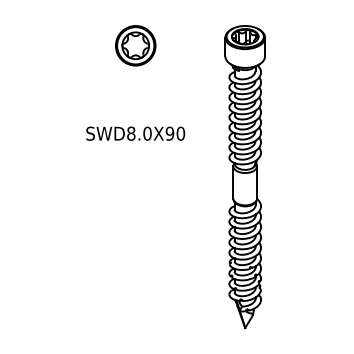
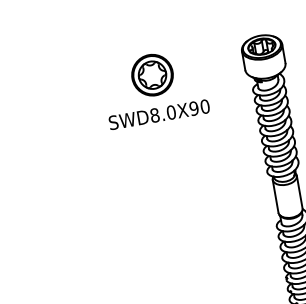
text: (135, 133) -> (159, 114), moved

